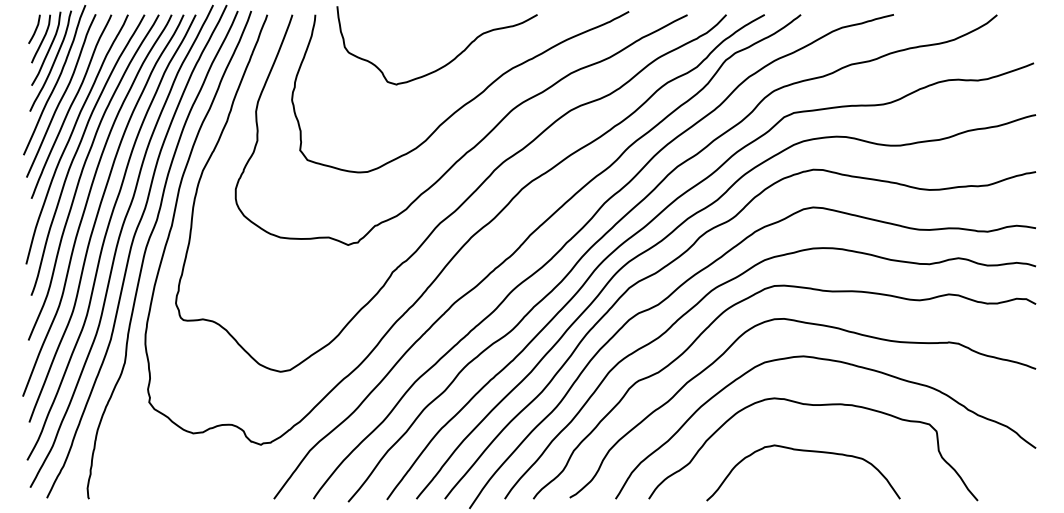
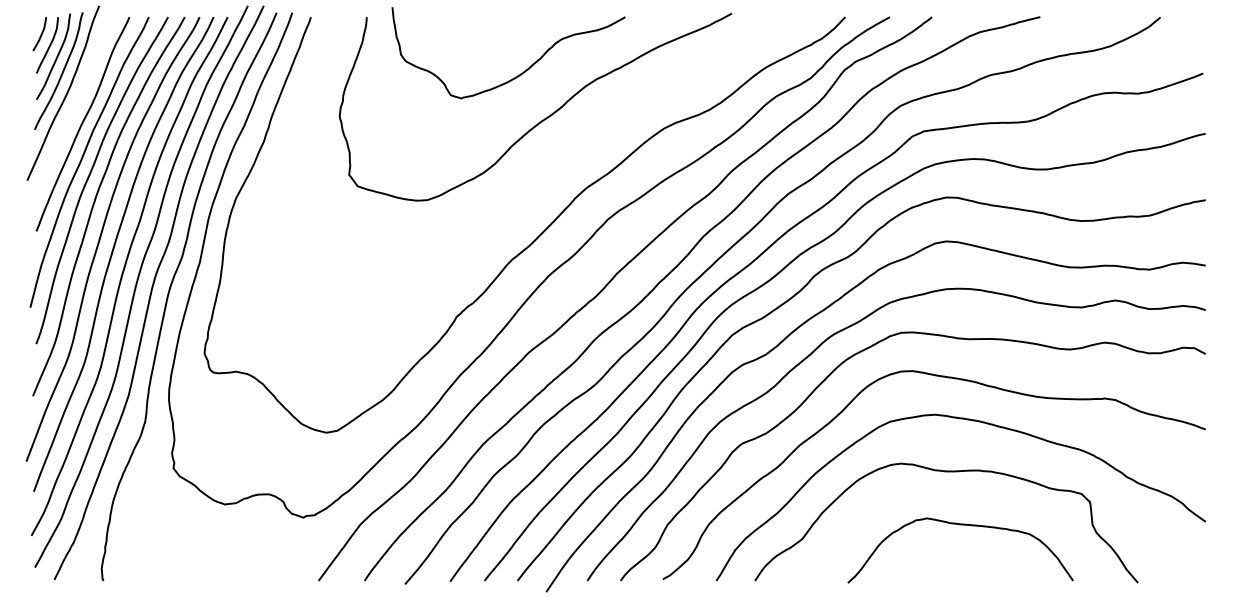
curve: (62, 95) -> (72, 111), removed
curve: (475, 144) -> (553, 168), removed
curve: (803, 451) -> (960, 525), moved

